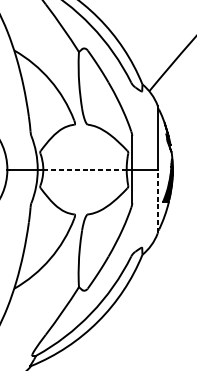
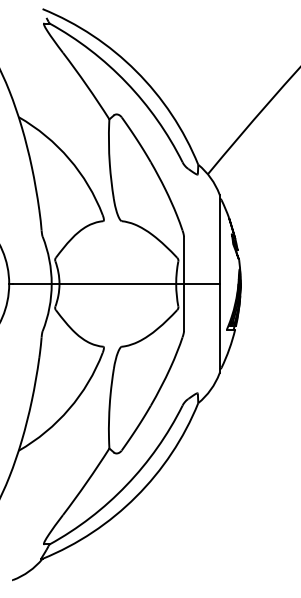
line: (85, 169) -> (118, 283), dashed -> solid
line: (157, 200) -> (219, 327), dashed -> solid

